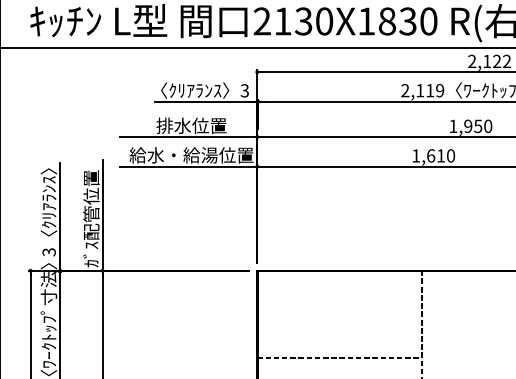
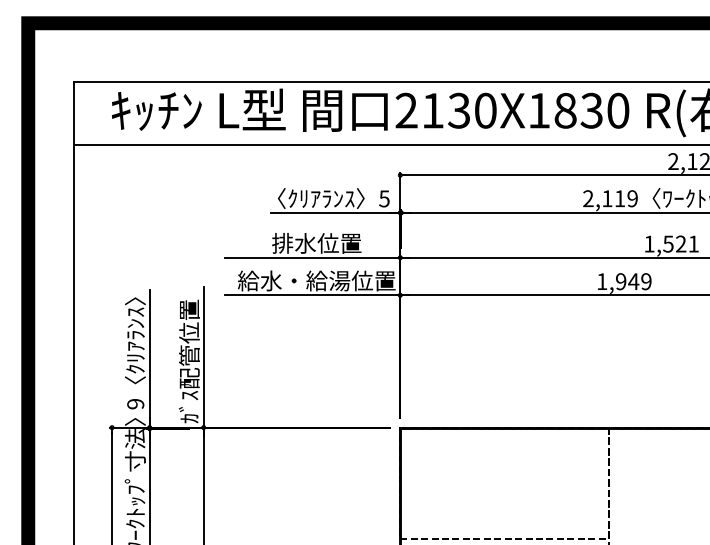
text: (244, 90) -> (384, 198), 3 -> 5
text: (477, 125) -> (680, 243), 1,950 -> 1,521
text: (440, 155) -> (633, 281), 1,610 -> 1,949
text: (49, 252) -> (135, 404), 3 -> 9

